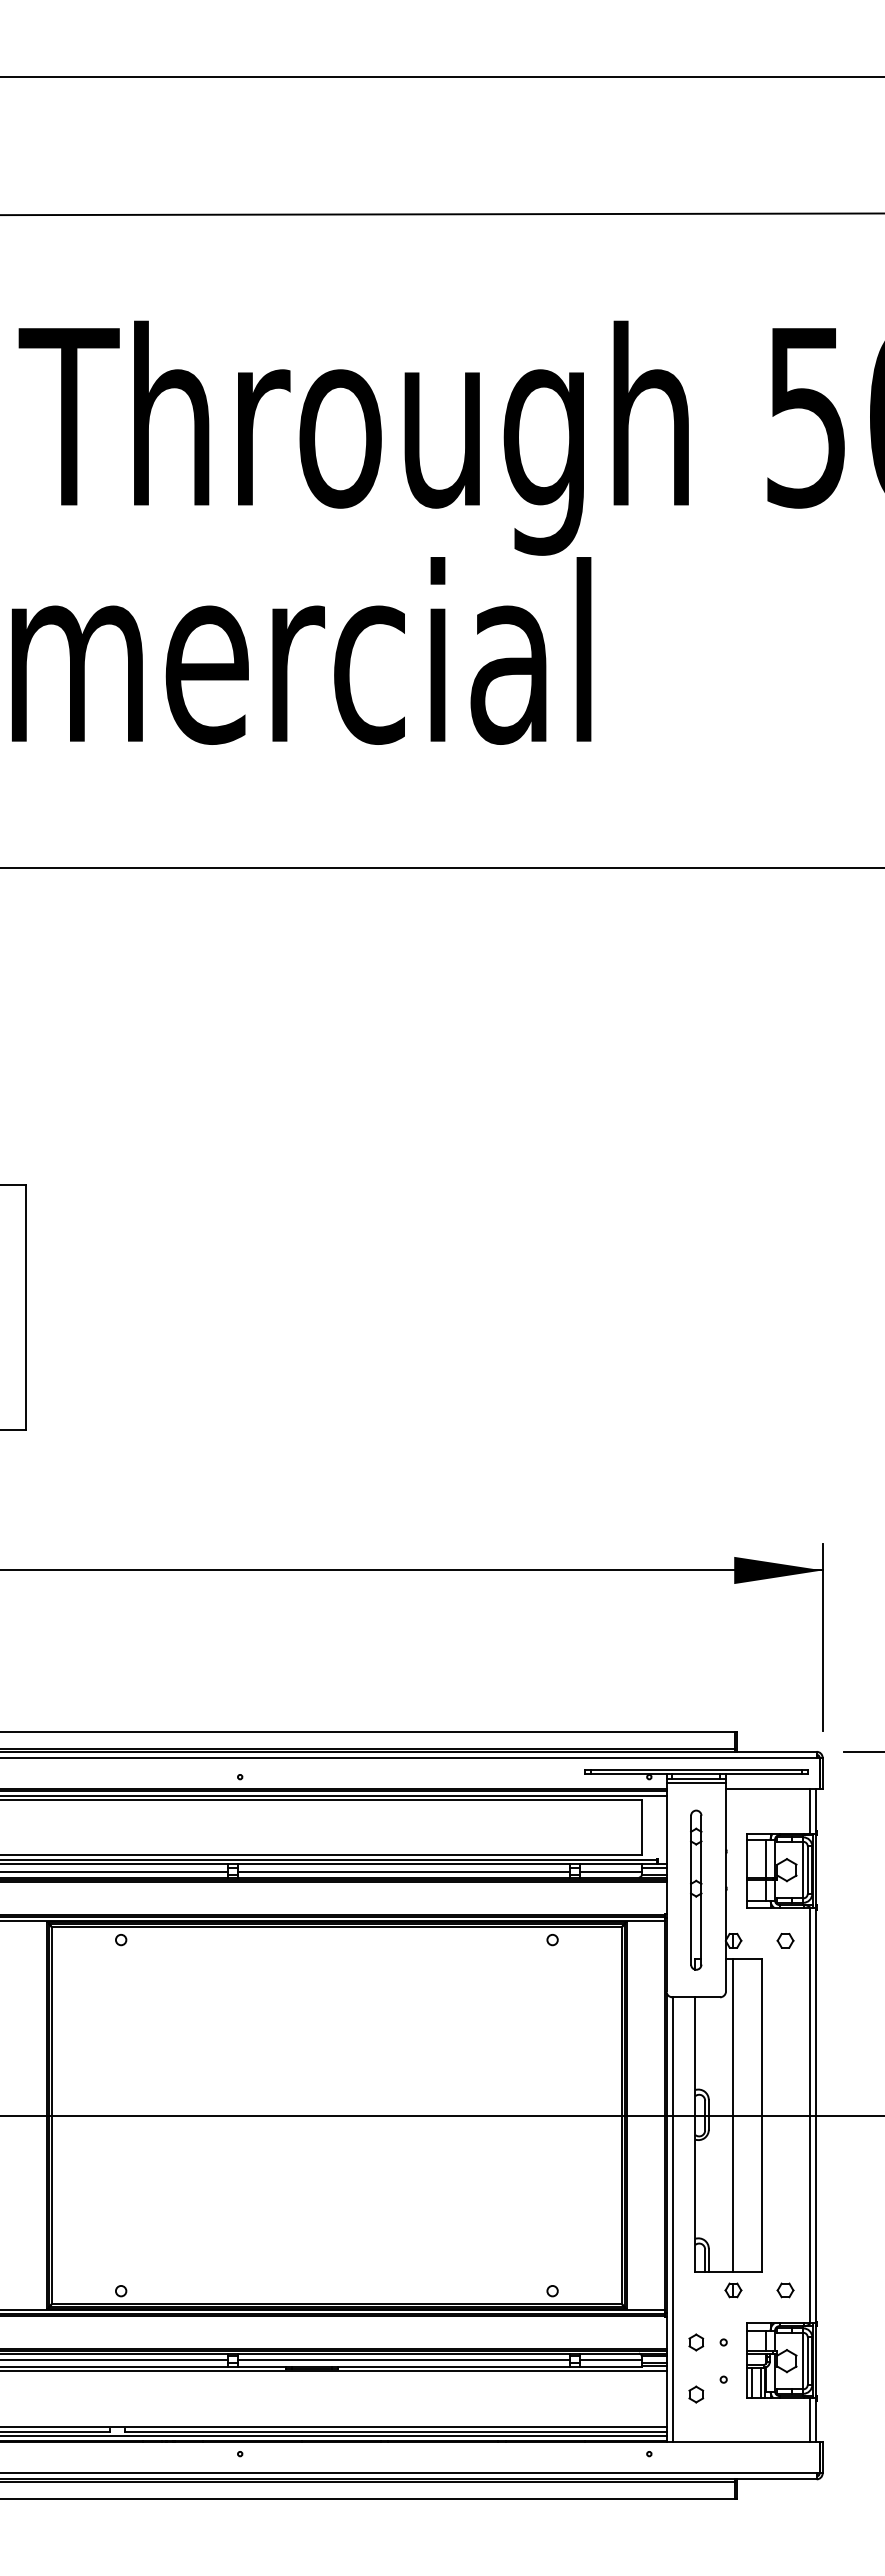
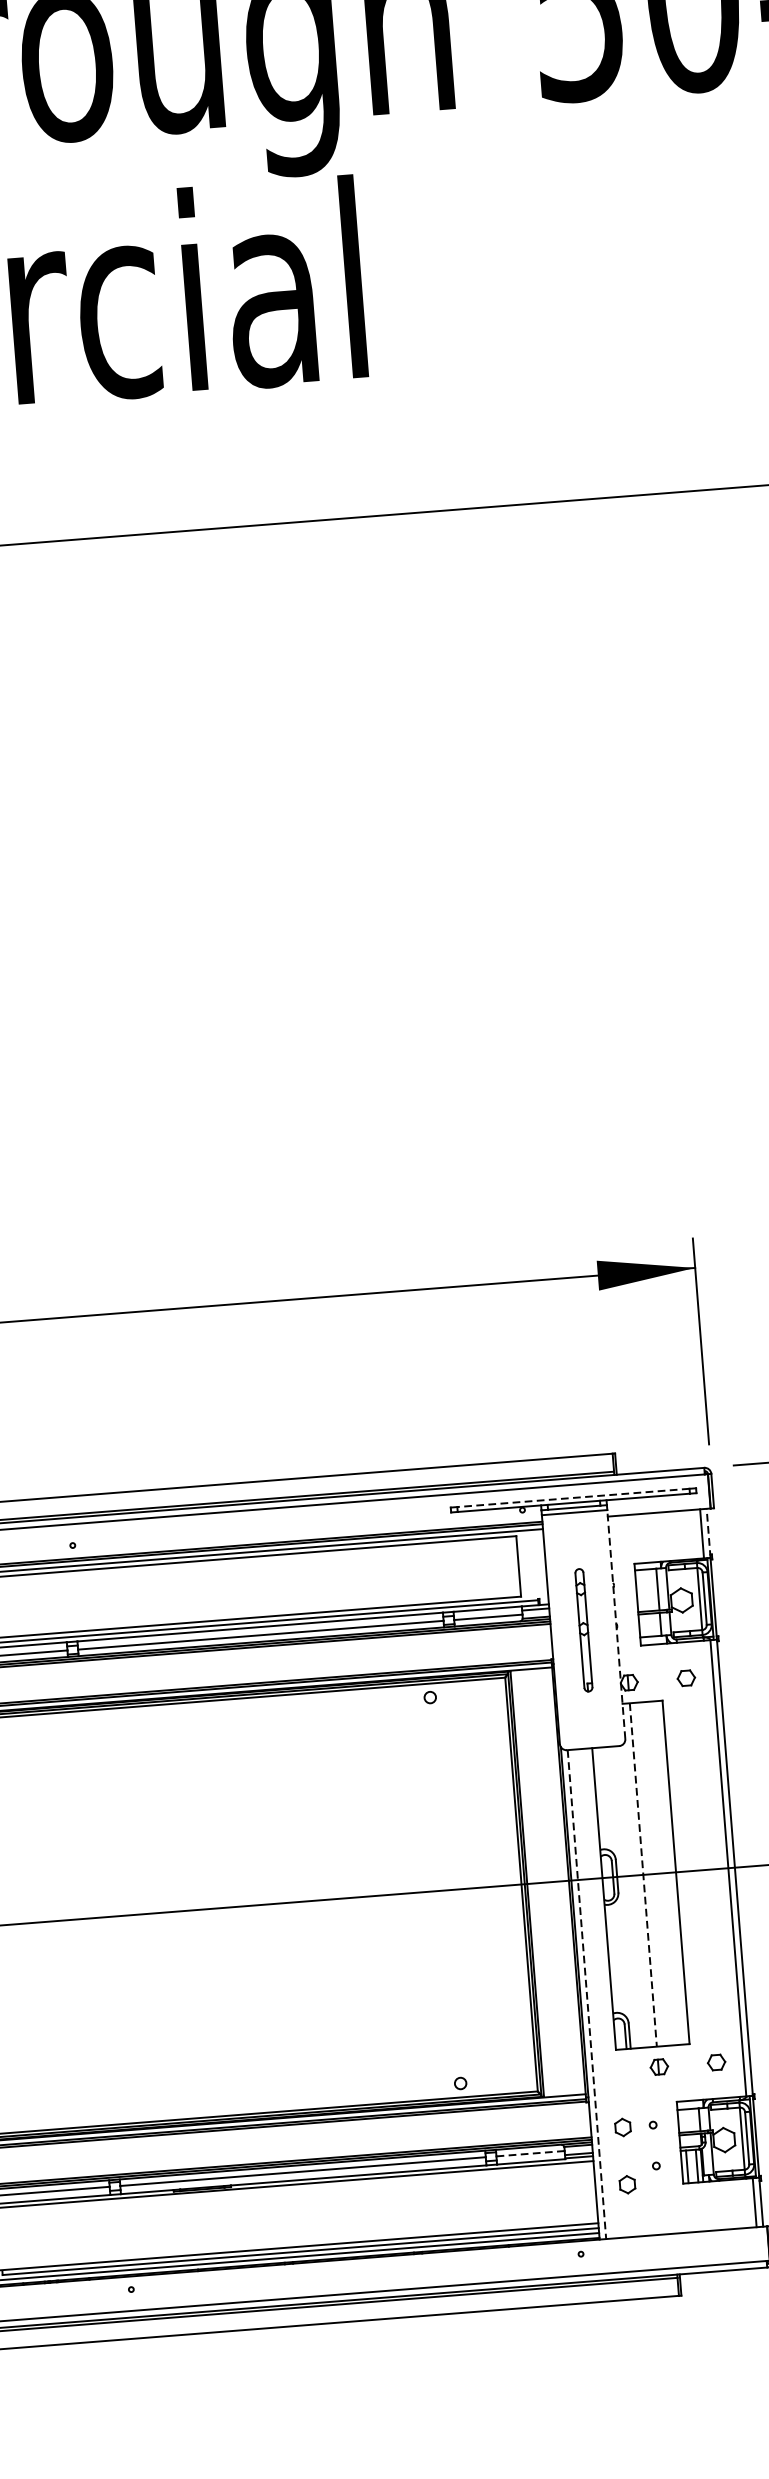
line: (696, 1769) -> (573, 1497), solid -> dashed
line: (815, 1810) -> (708, 1532), solid -> dashed
line: (726, 1886) -> (616, 1623), solid -> dashed
part: (696, 1889) -> (584, 1629), size x0.7
line: (732, 2116) -> (643, 1875), solid -> dashed
line: (673, 2220) -> (587, 1995), solid -> dashed
line: (610, 2359) -> (530, 2153), solid -> dashed

